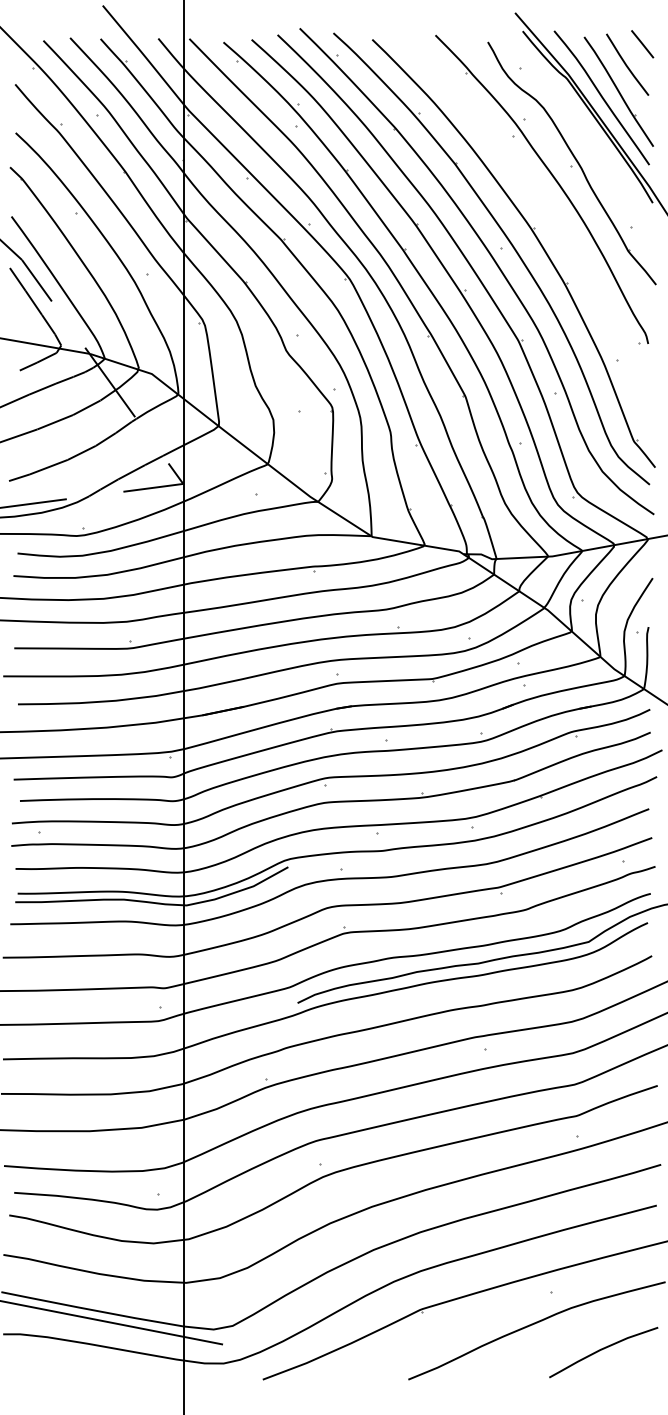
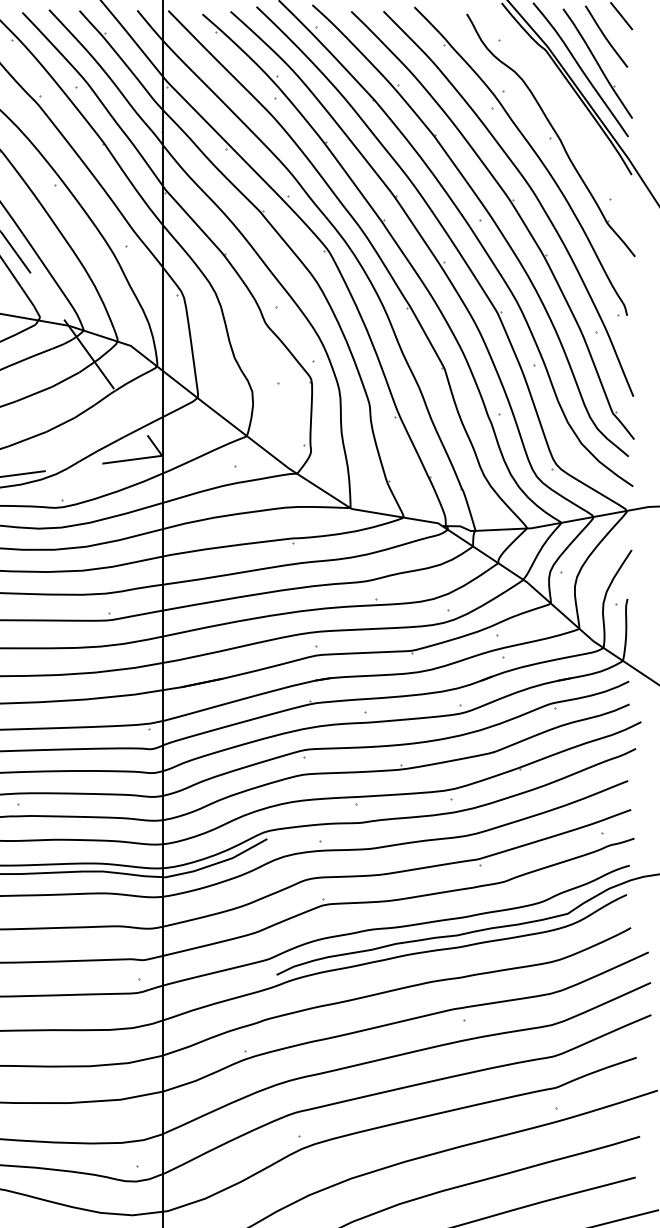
curve: (550, 216) -> (529, 188), added

